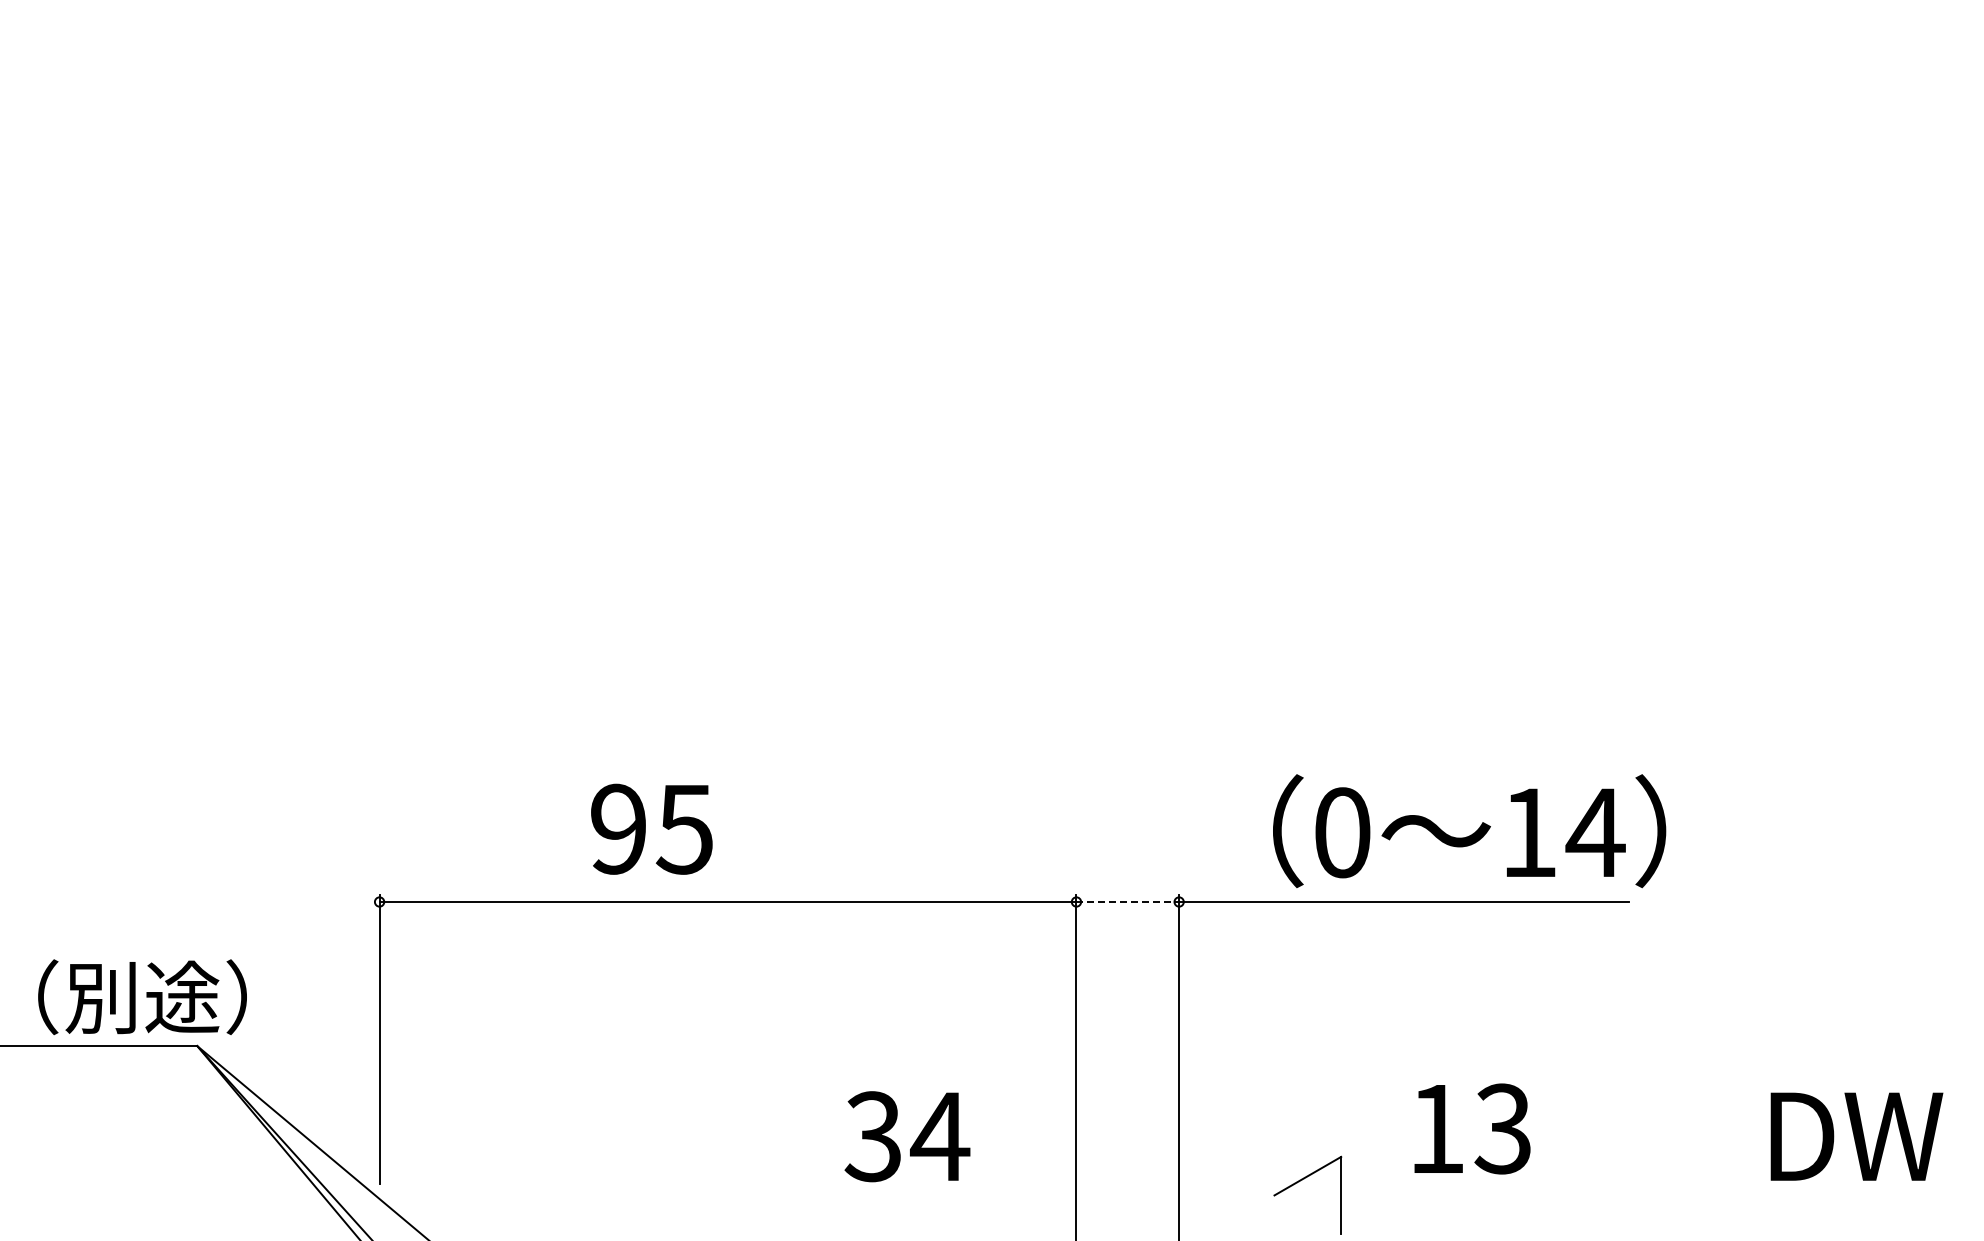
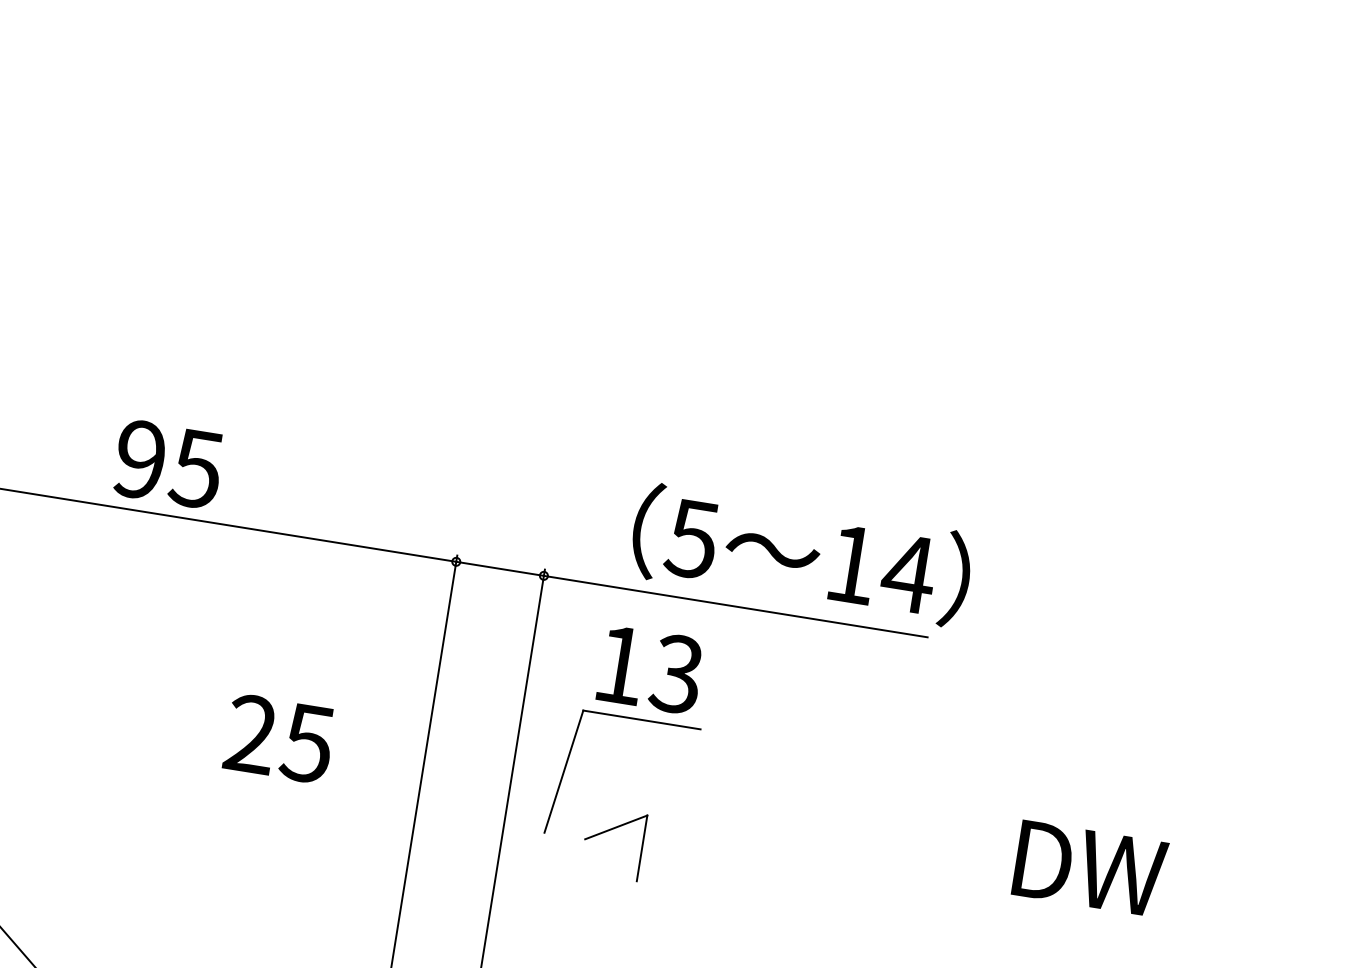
text: (651, 828) -> (168, 463), moved
text: (1341, 832) -> (691, 538), 0 -> 5
line: (1128, 902) -> (500, 569), dashed -> solid
part: (1240, 1112) -> (567, 763), added
text: (1472, 1128) -> (650, 669), moved
text: (907, 1136) -> (280, 738), 34 -> 25

